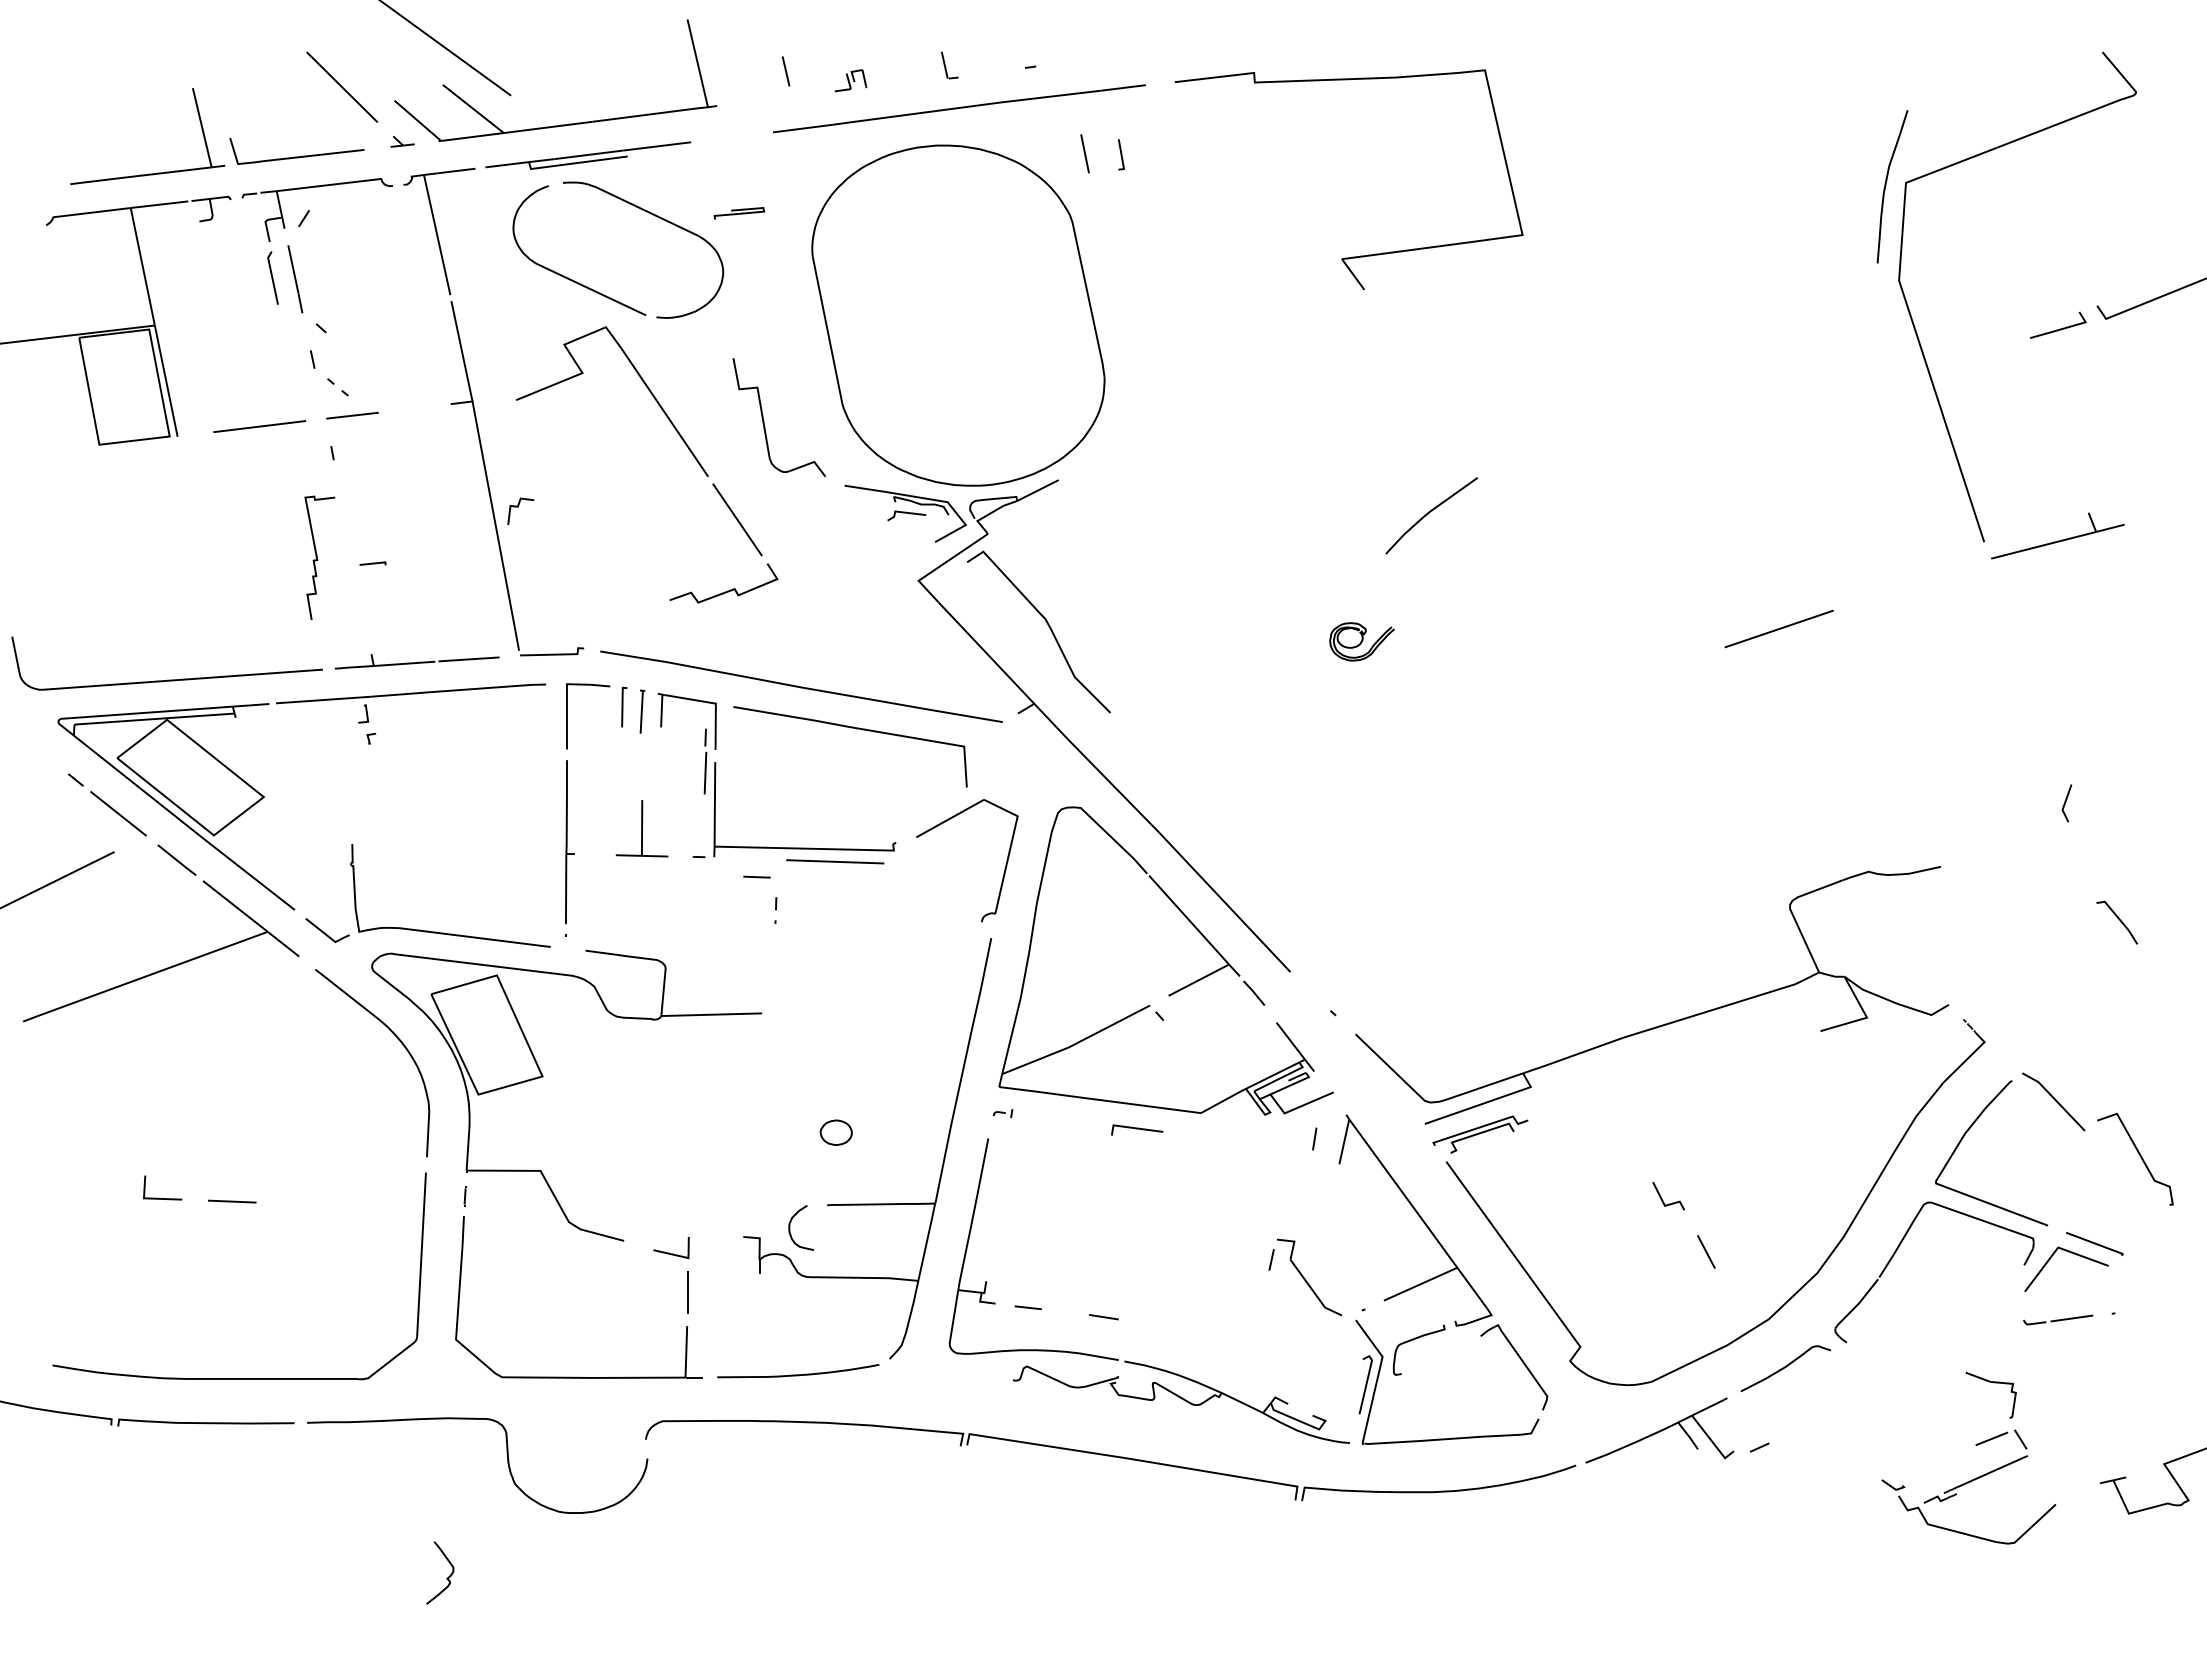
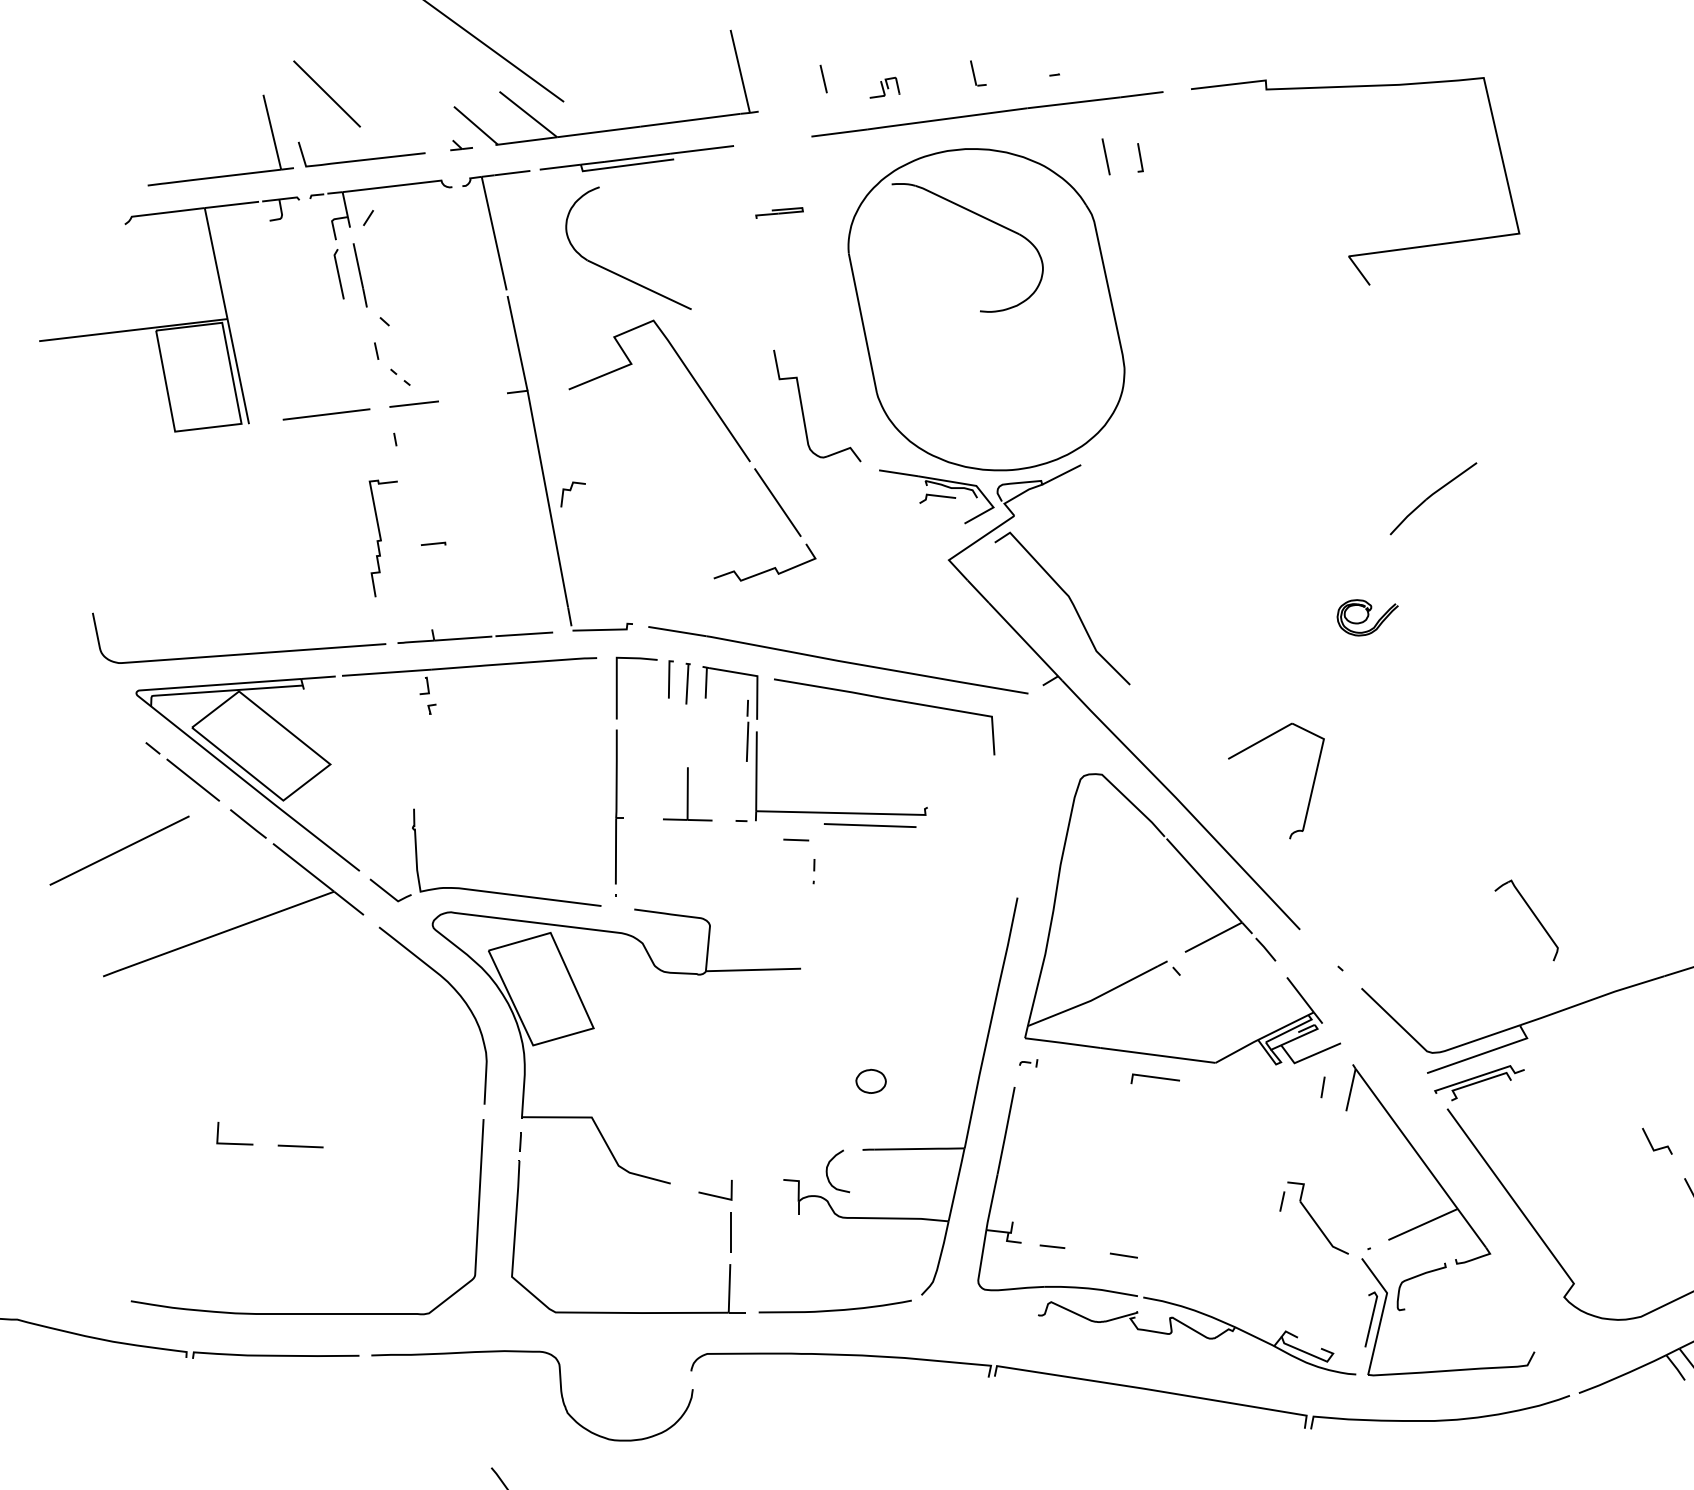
line: (342, 86) -> (327, 93), moved
part: (659, 218) -> (982, 217), moved
part: (1004, 868) -> (1311, 788), moved
part: (1521, 1361) -> (1533, 914), moved

